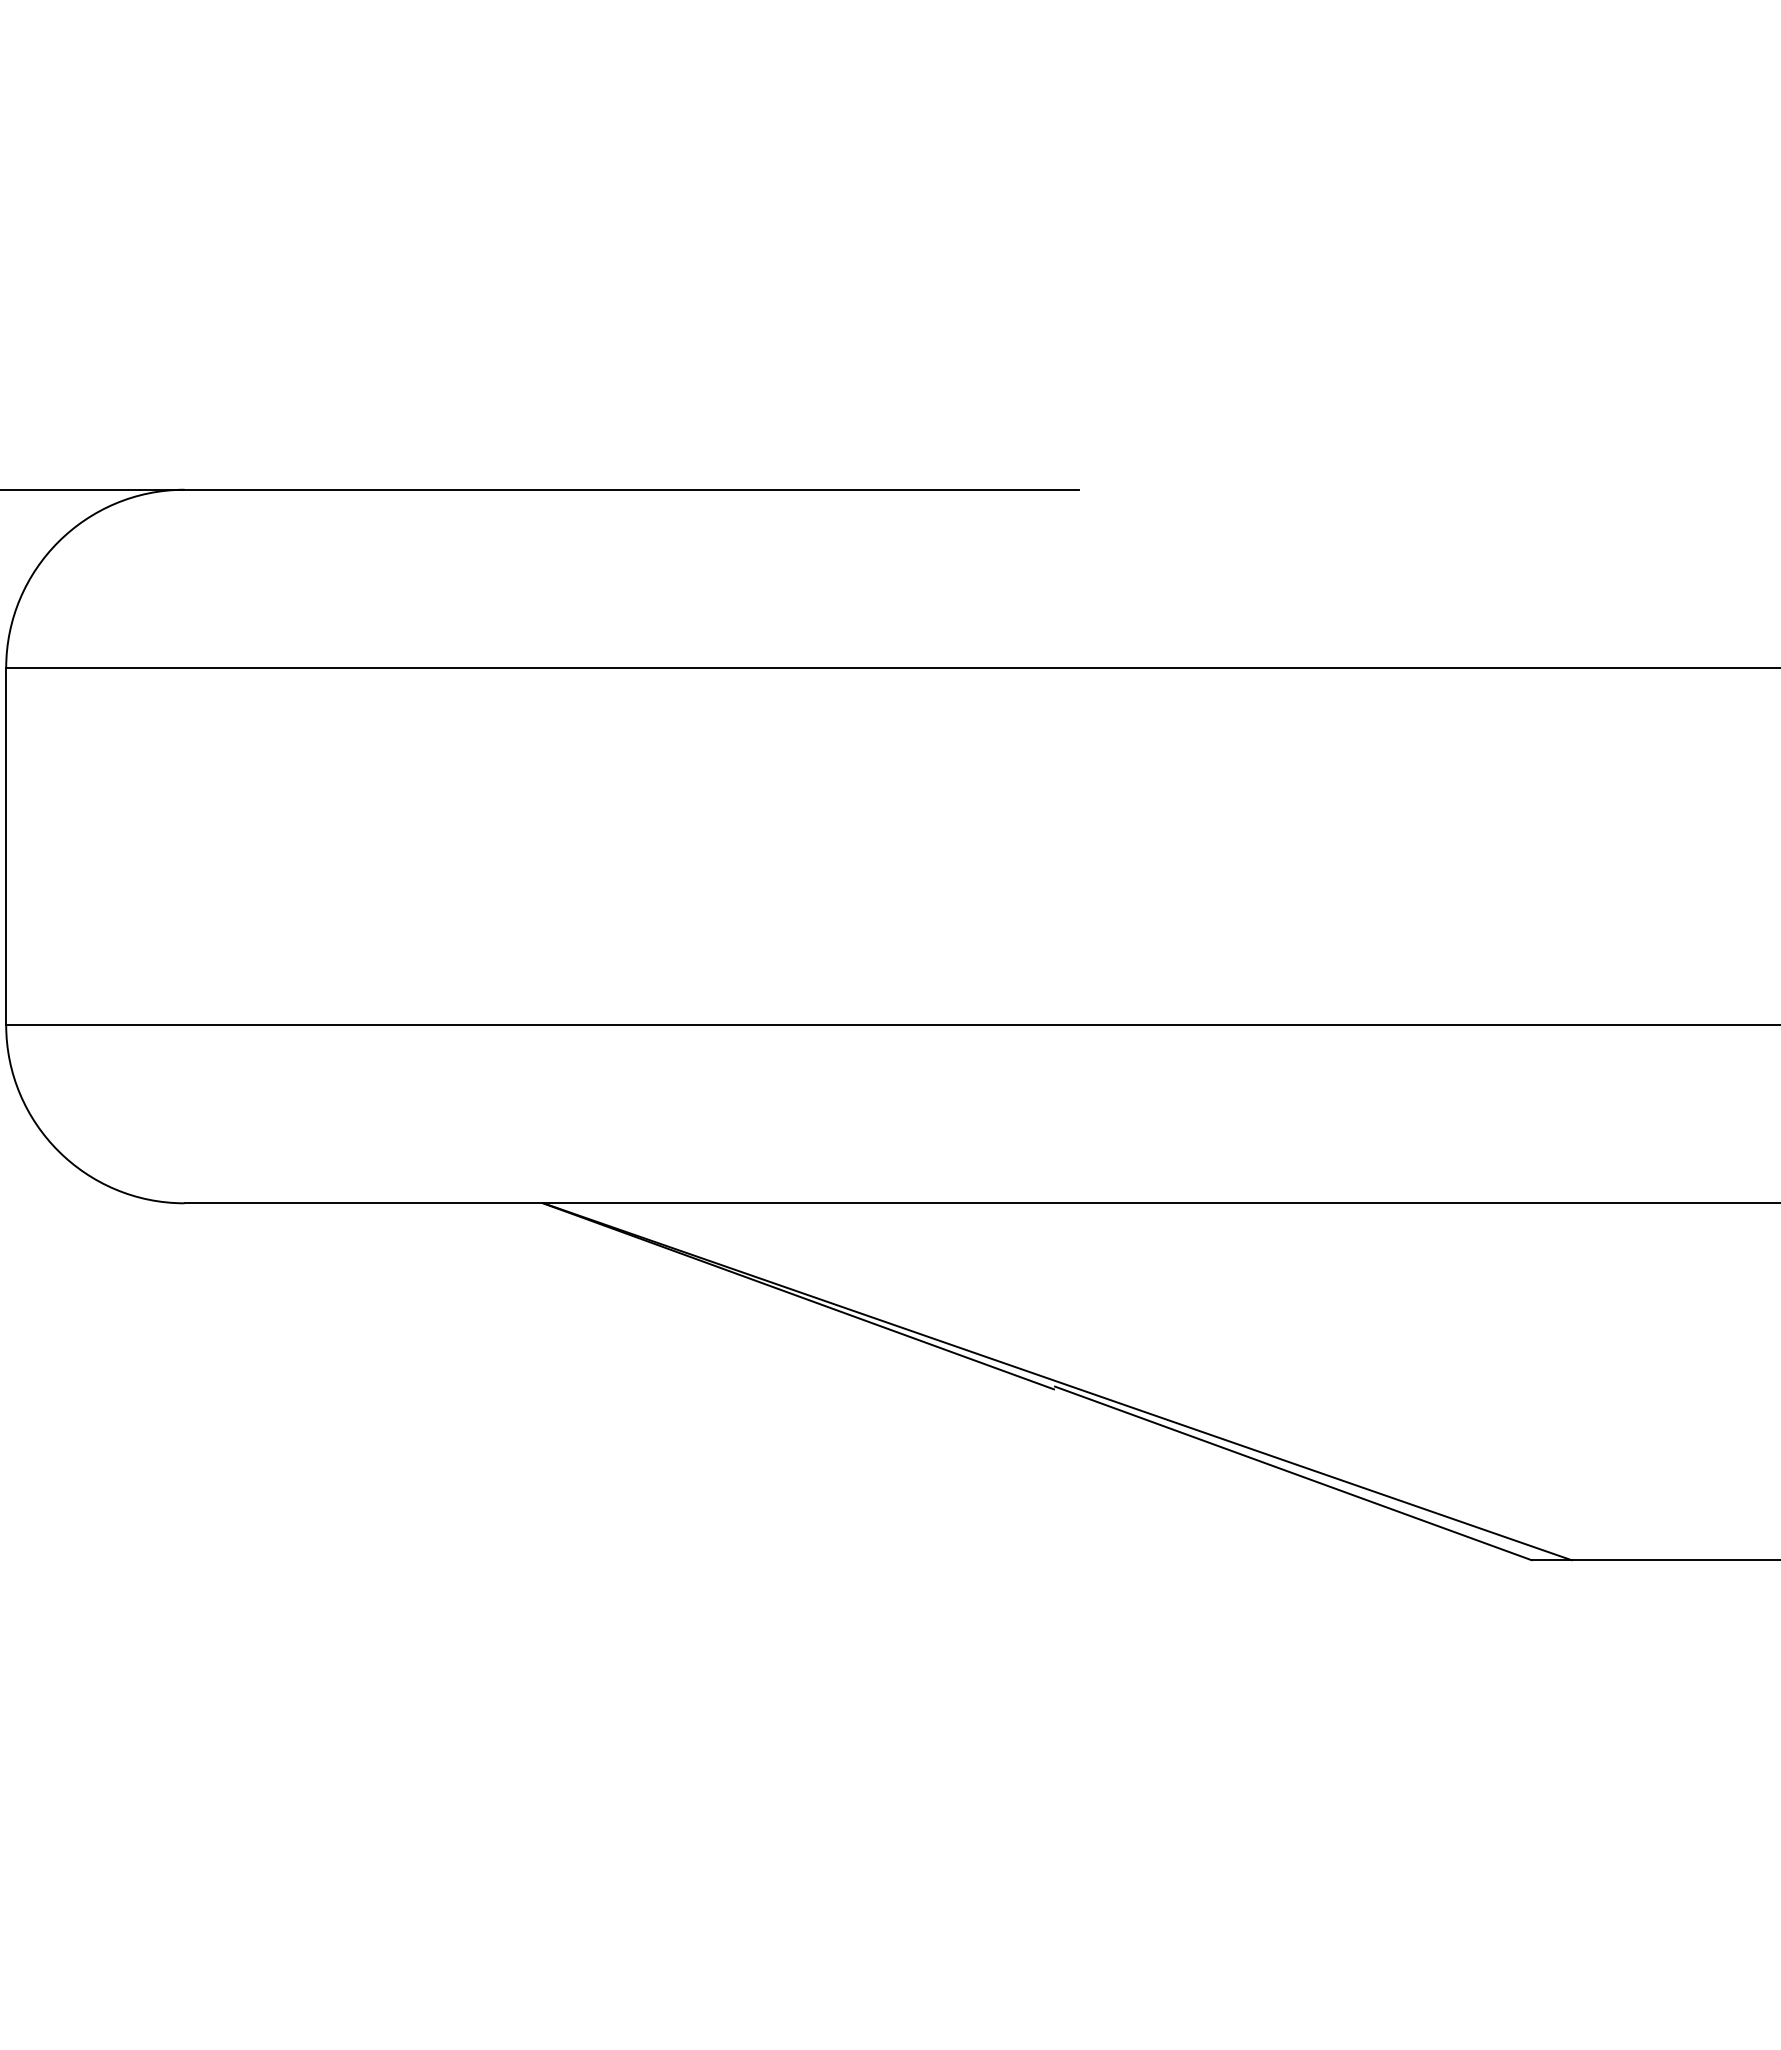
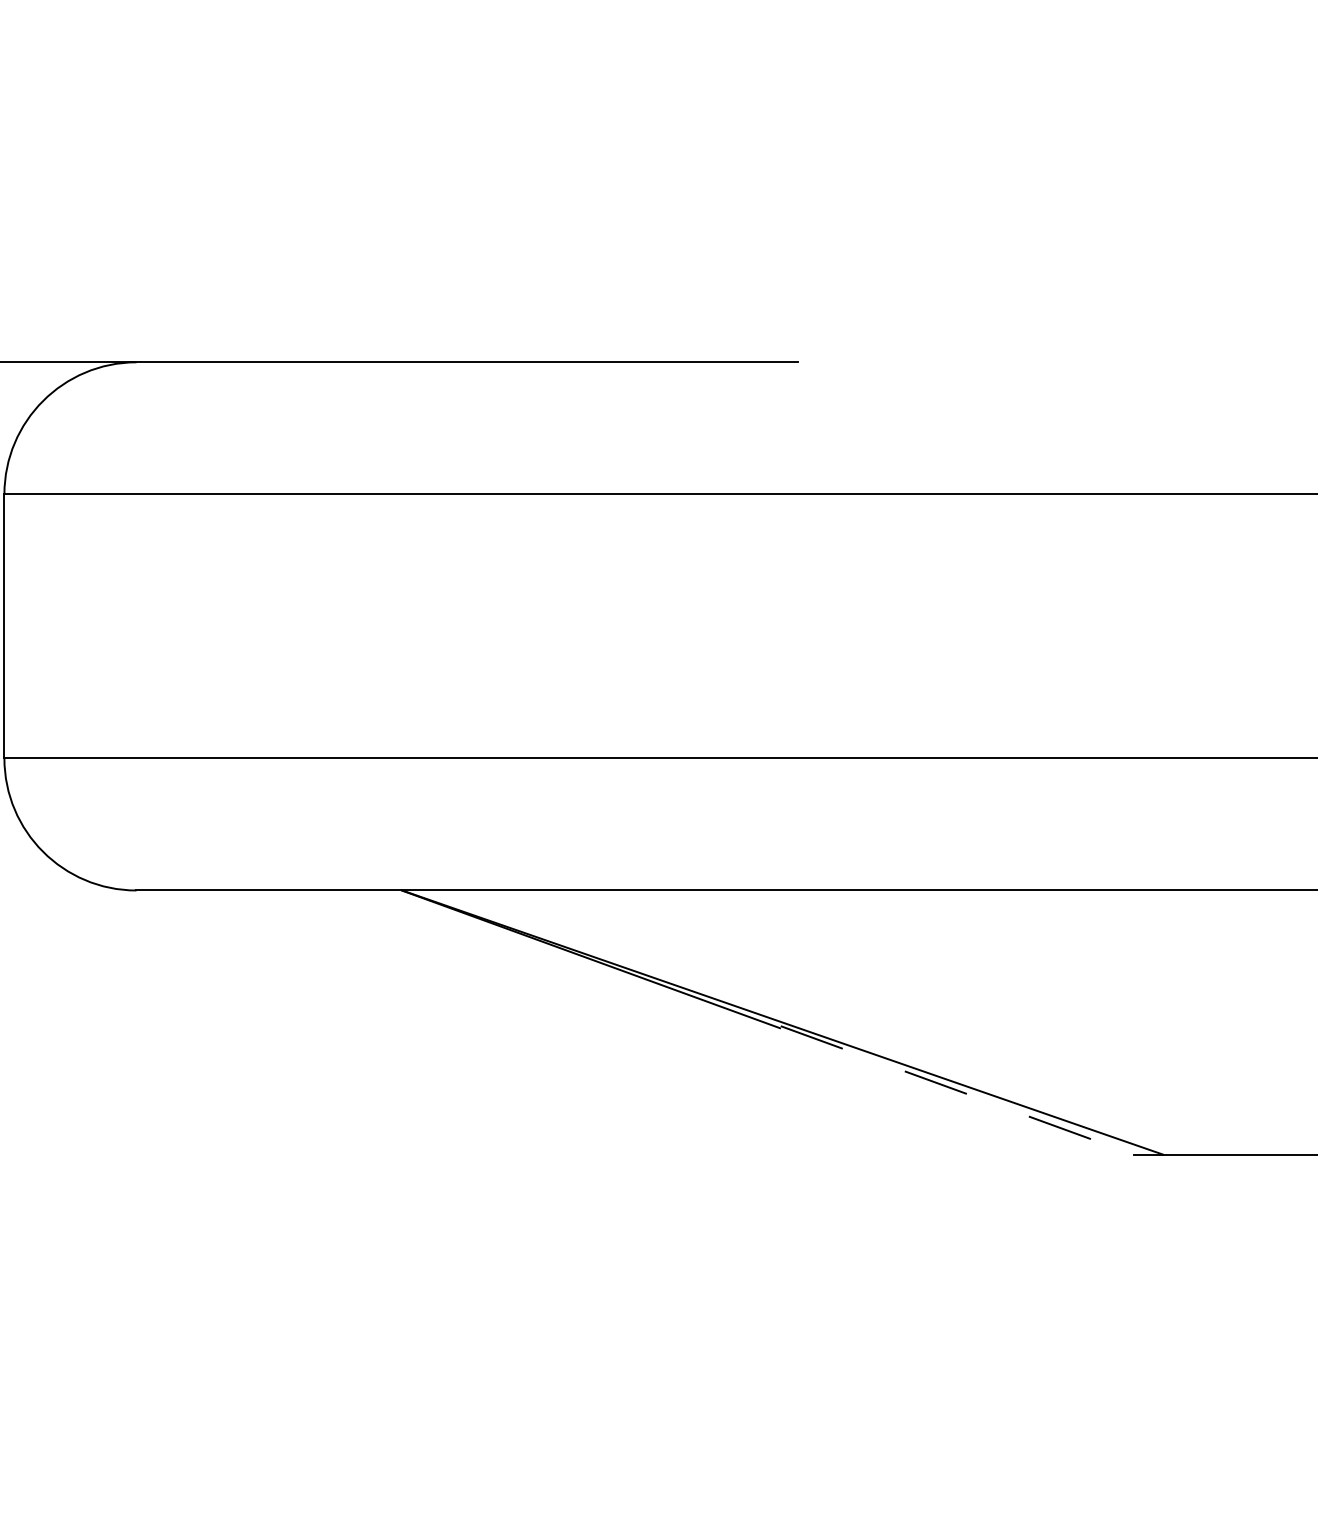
line: (1293, 1473) -> (957, 1090), solid -> dashed

